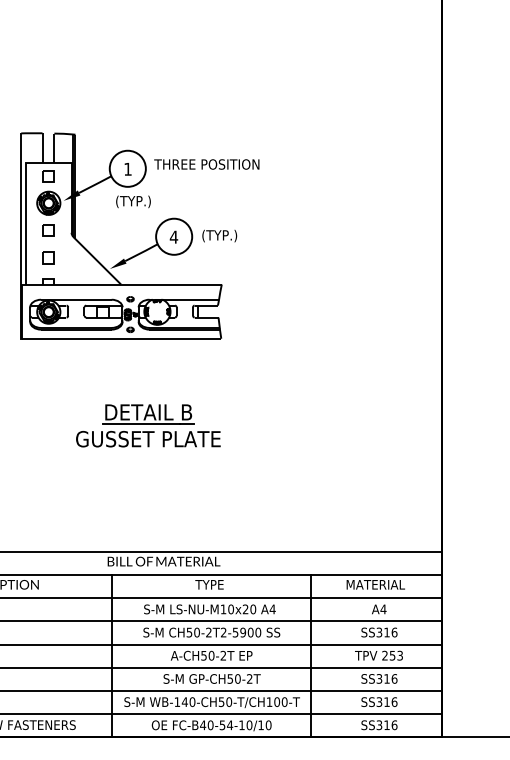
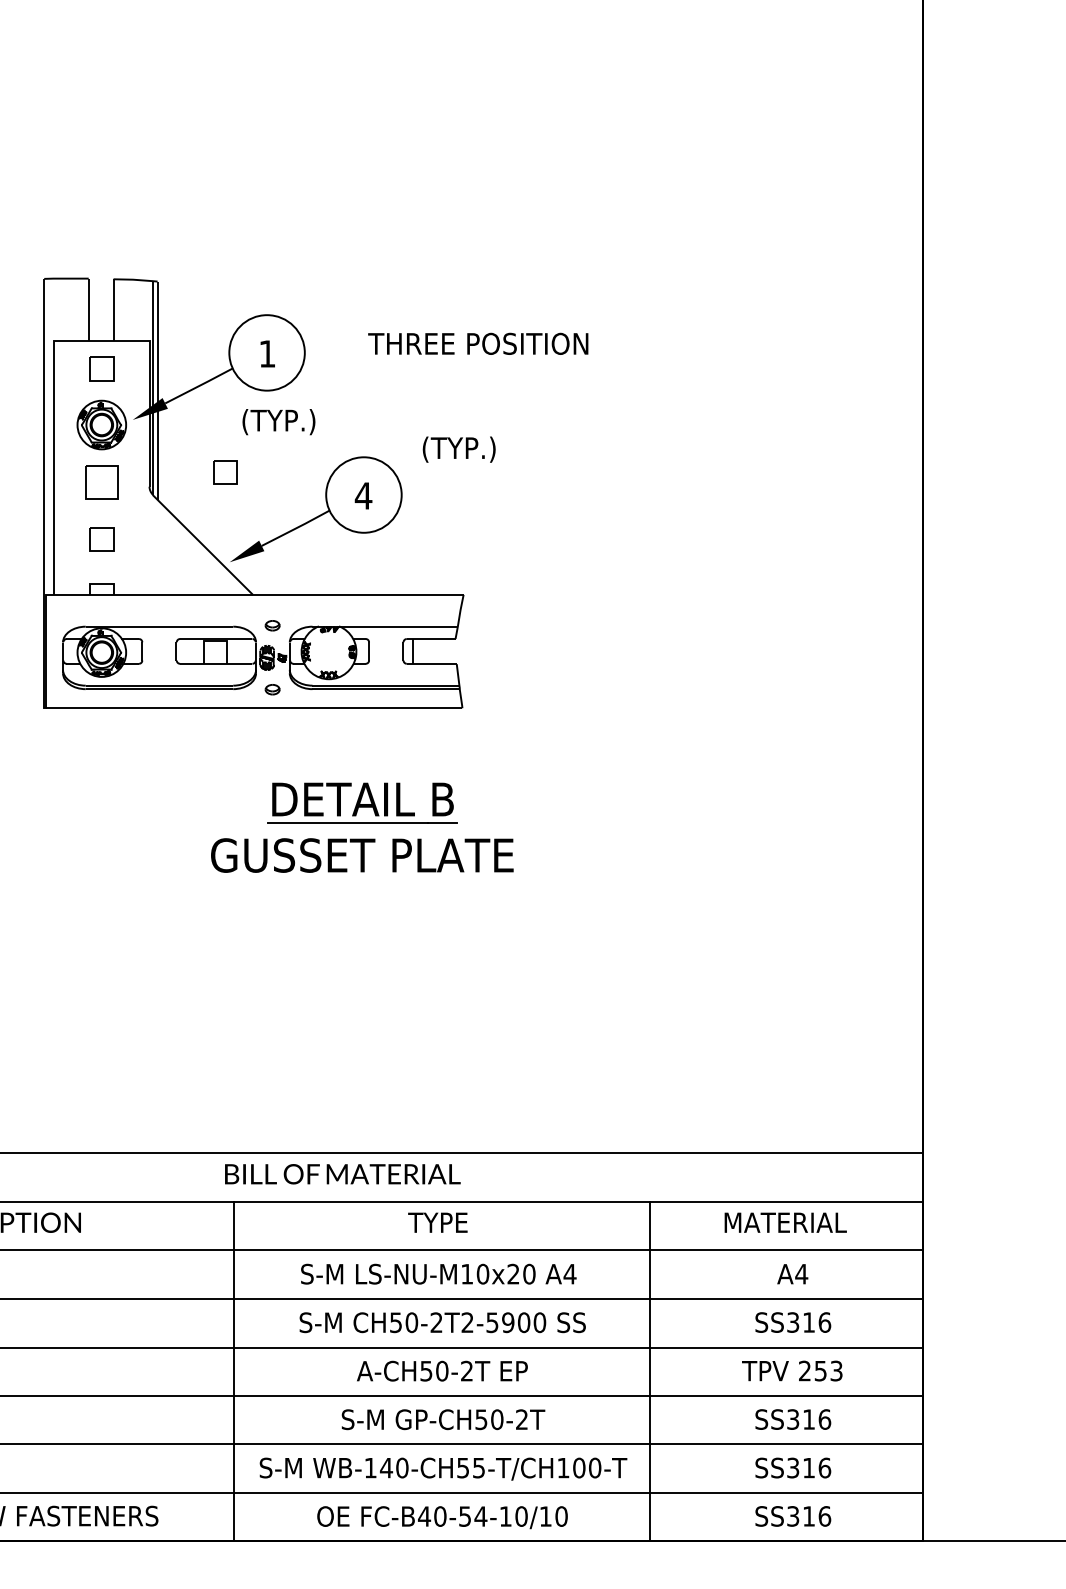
text: (206, 164) -> (477, 343), moved
part: (107, 225) -> (224, 471), added
part: (48, 230) -> (101, 481), size x1.4
text: (219, 235) -> (458, 448), moved
part: (148, 425) -> (362, 826), moved
text: (229, 701) -> (479, 1466), WB-140-CH50-T/CH100-T -> WB-140-CH55-T/CH100-T

